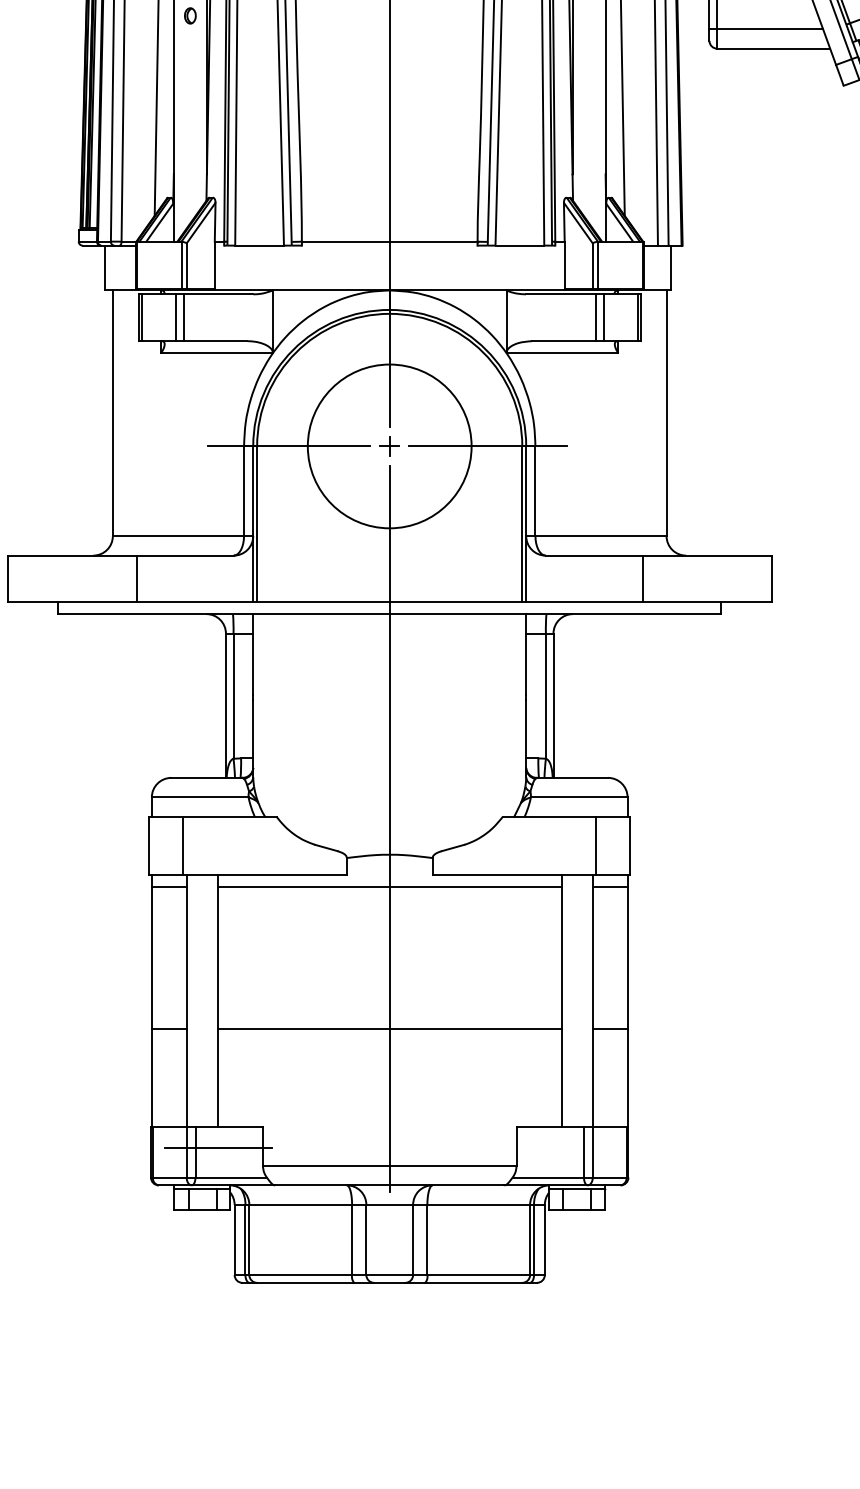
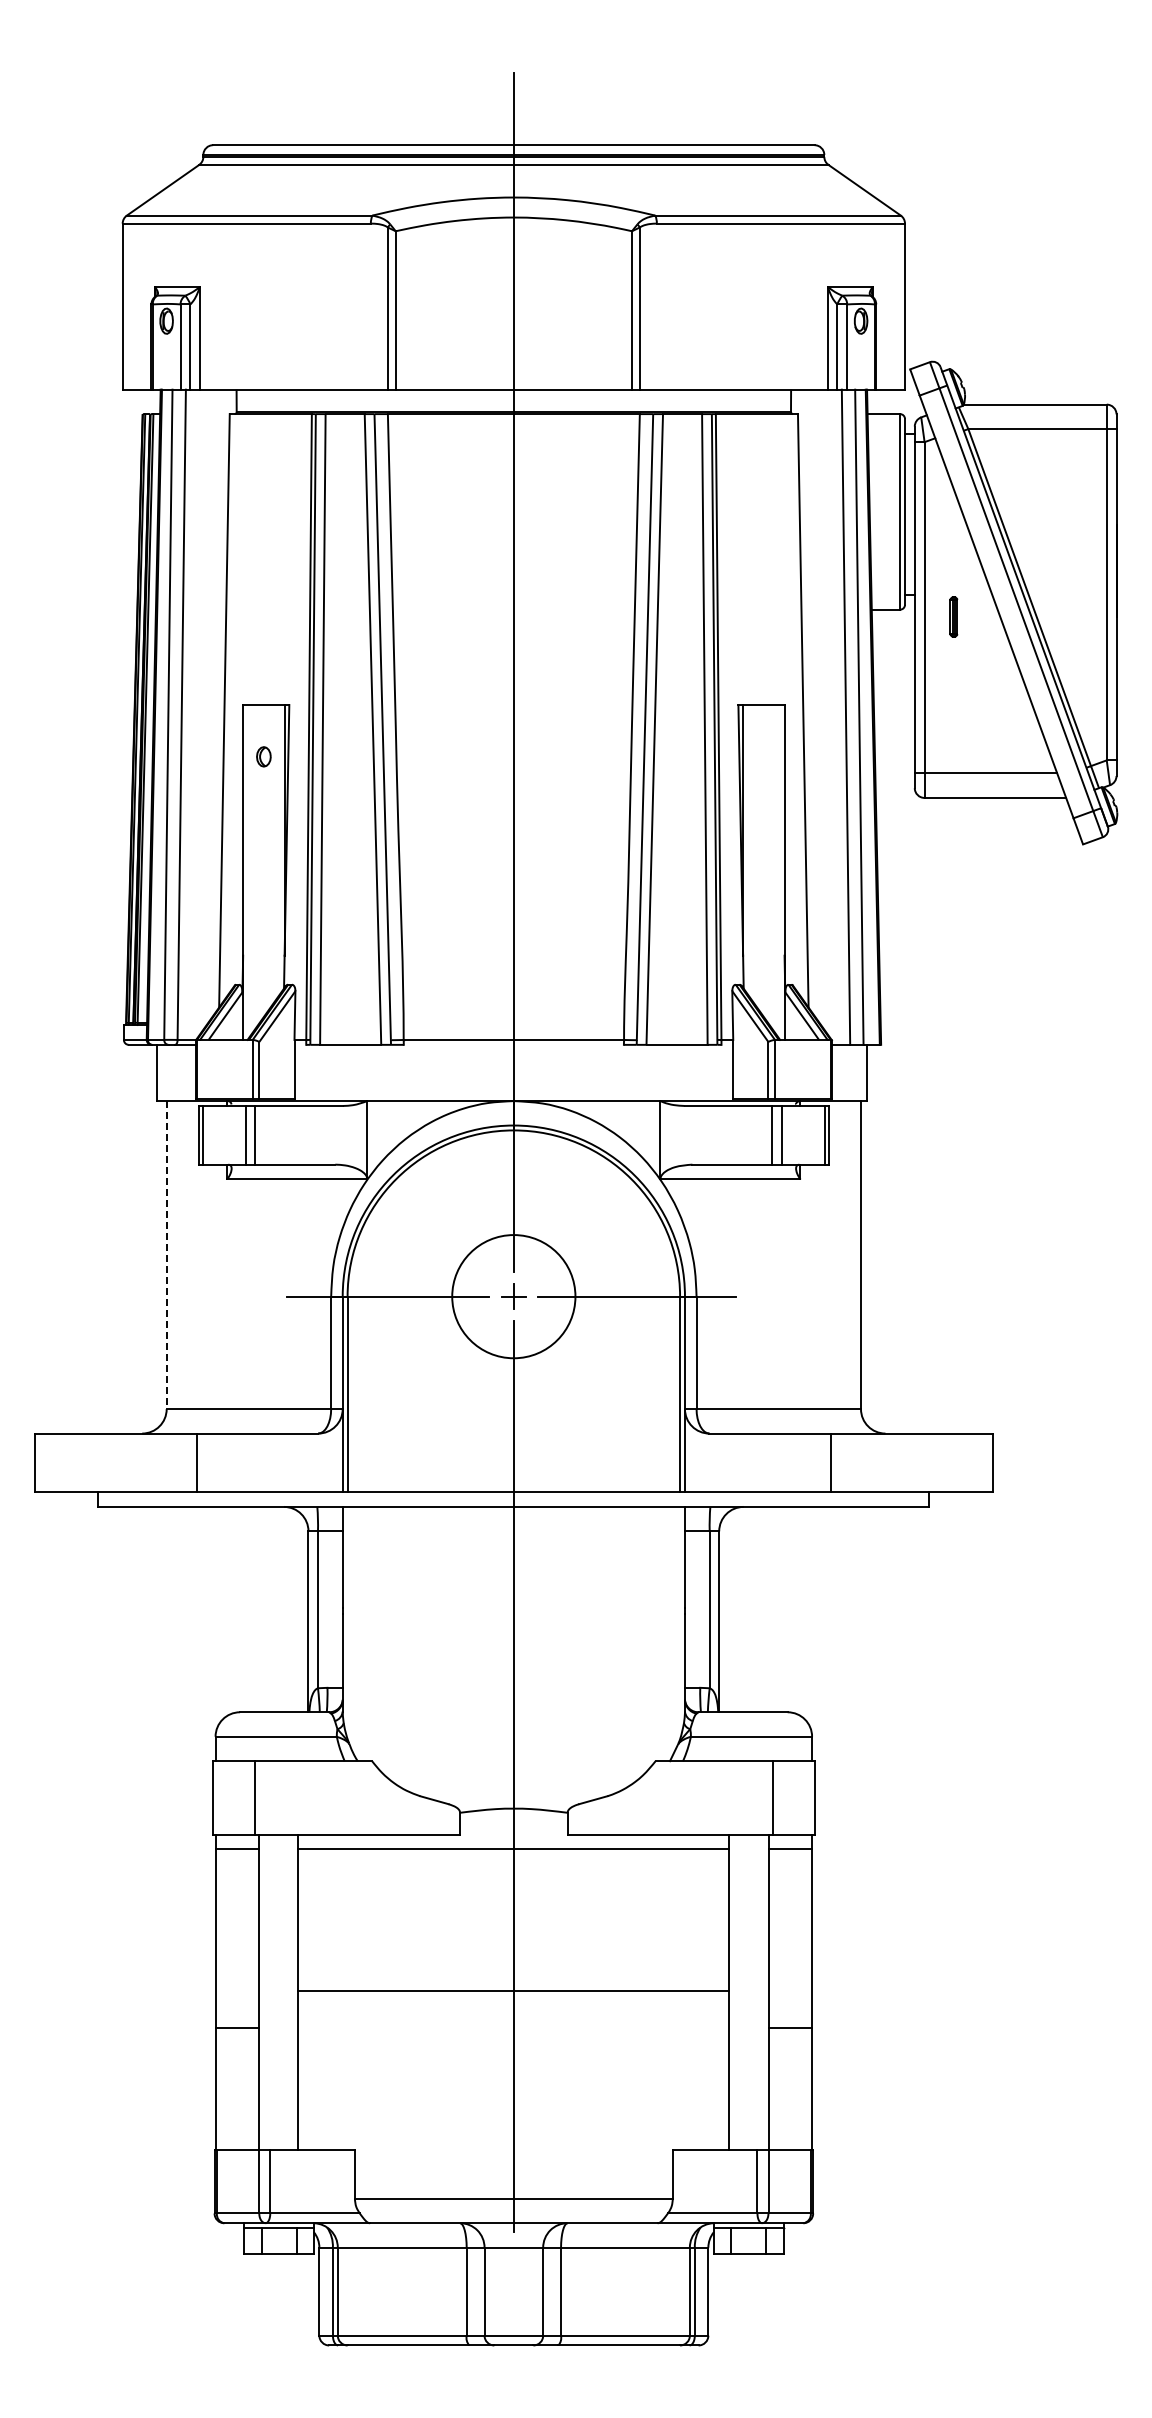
line: (112, 413) -> (166, 1255), solid -> dashed
circle: (389, 446) -> (513, 1296), size x0.6
line: (389, 1029) -> (513, 1990), moved
line: (217, 1148) -> (298, 2176), removed

